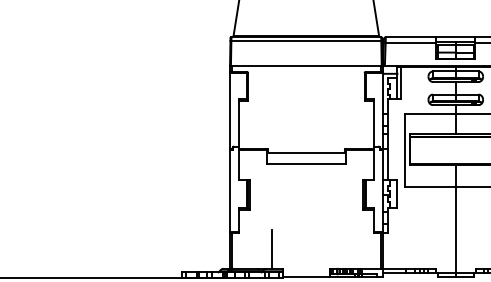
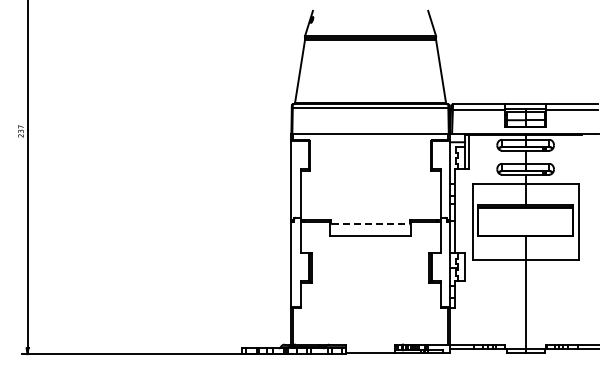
line: (306, 153) -> (370, 224), solid -> dashed
line: (271, 249) -> (334, 324), removed

